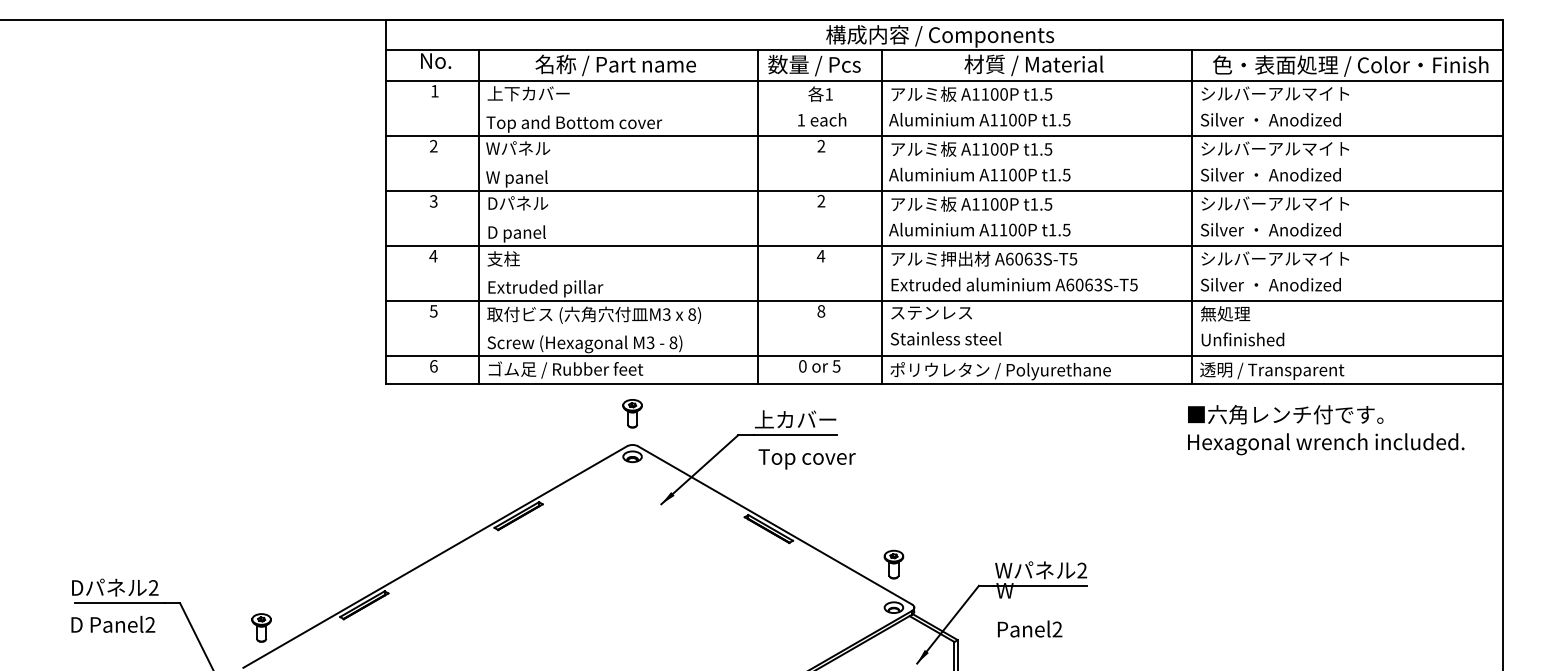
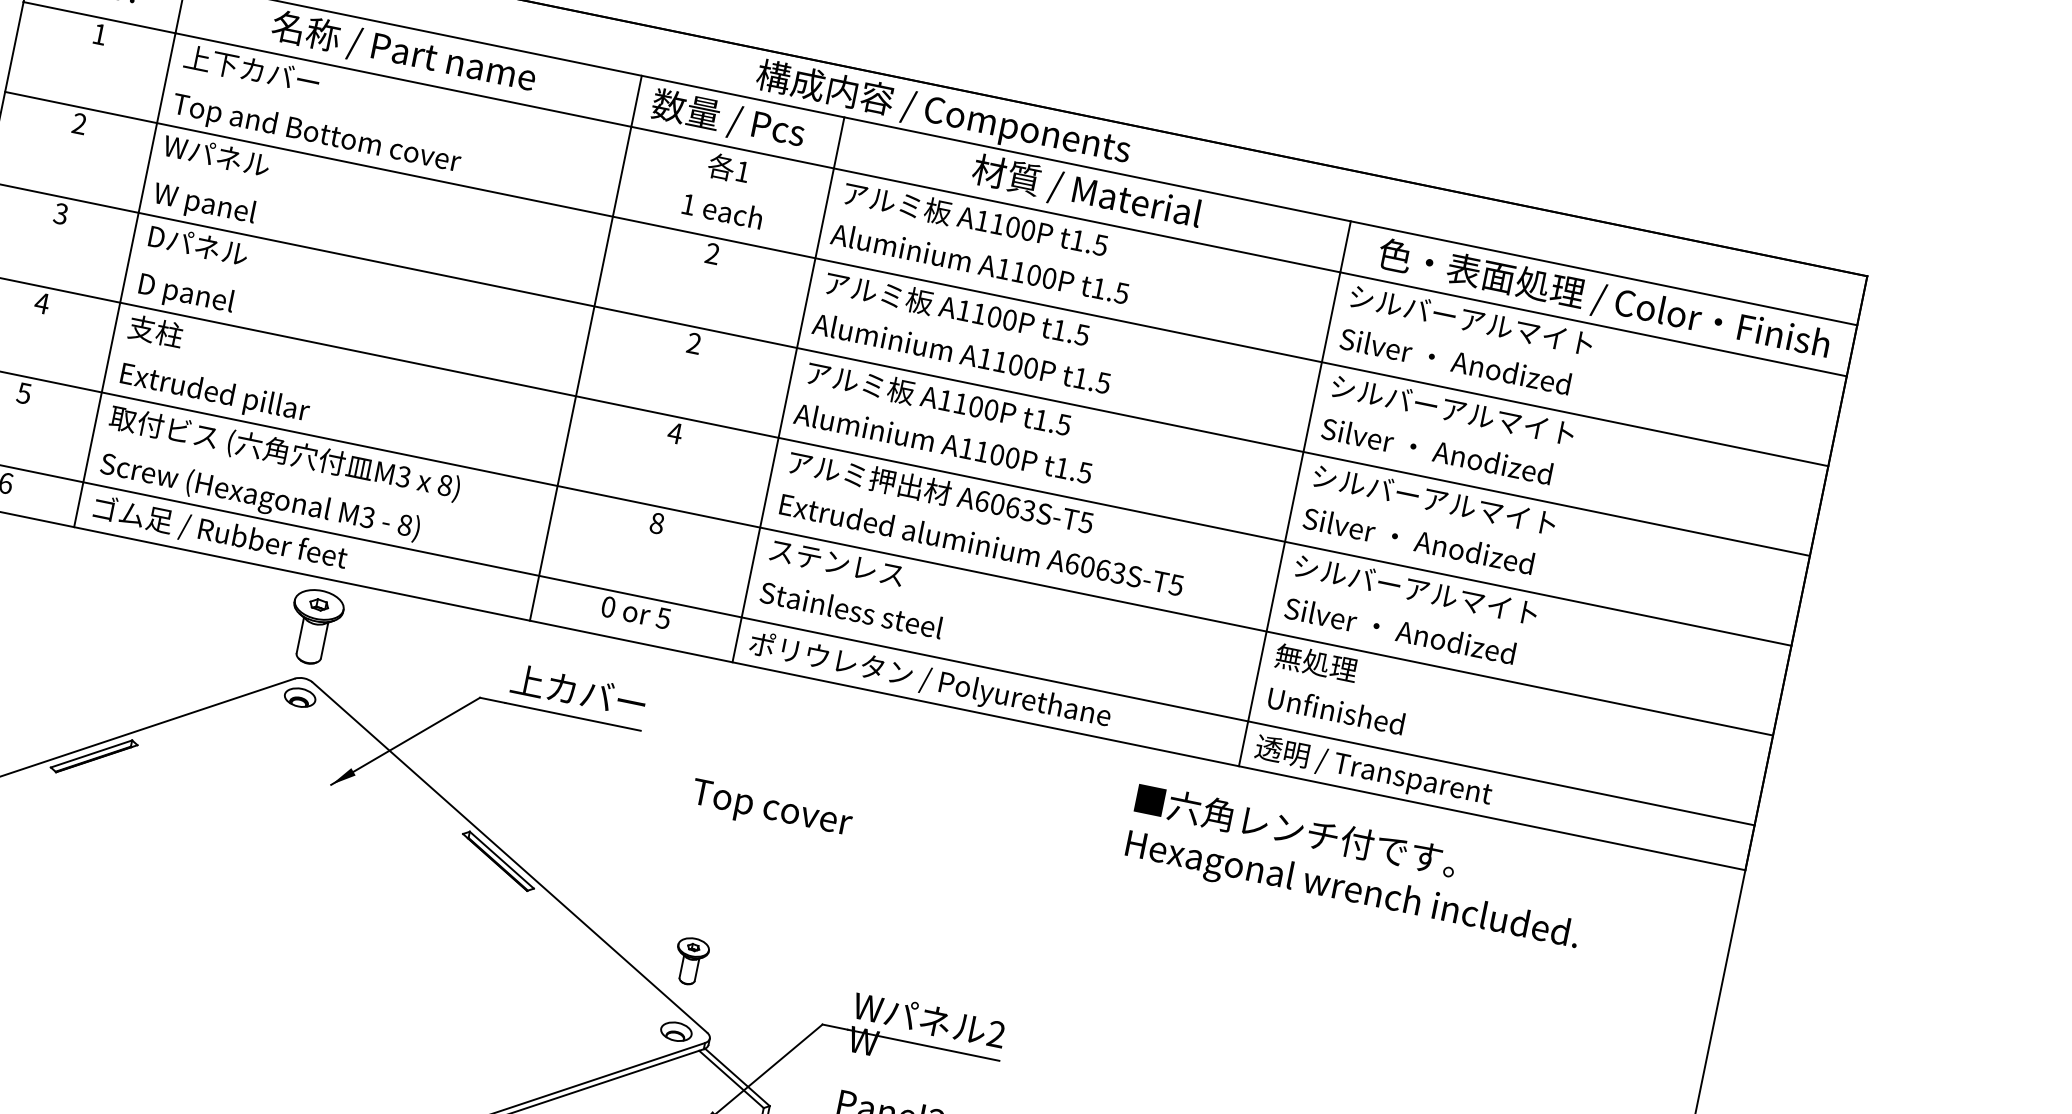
part: (632, 413) -> (314, 626), size x1.6
text: (1326, 430) -> (1357, 869), moved
text: (806, 459) -> (770, 810), moved

